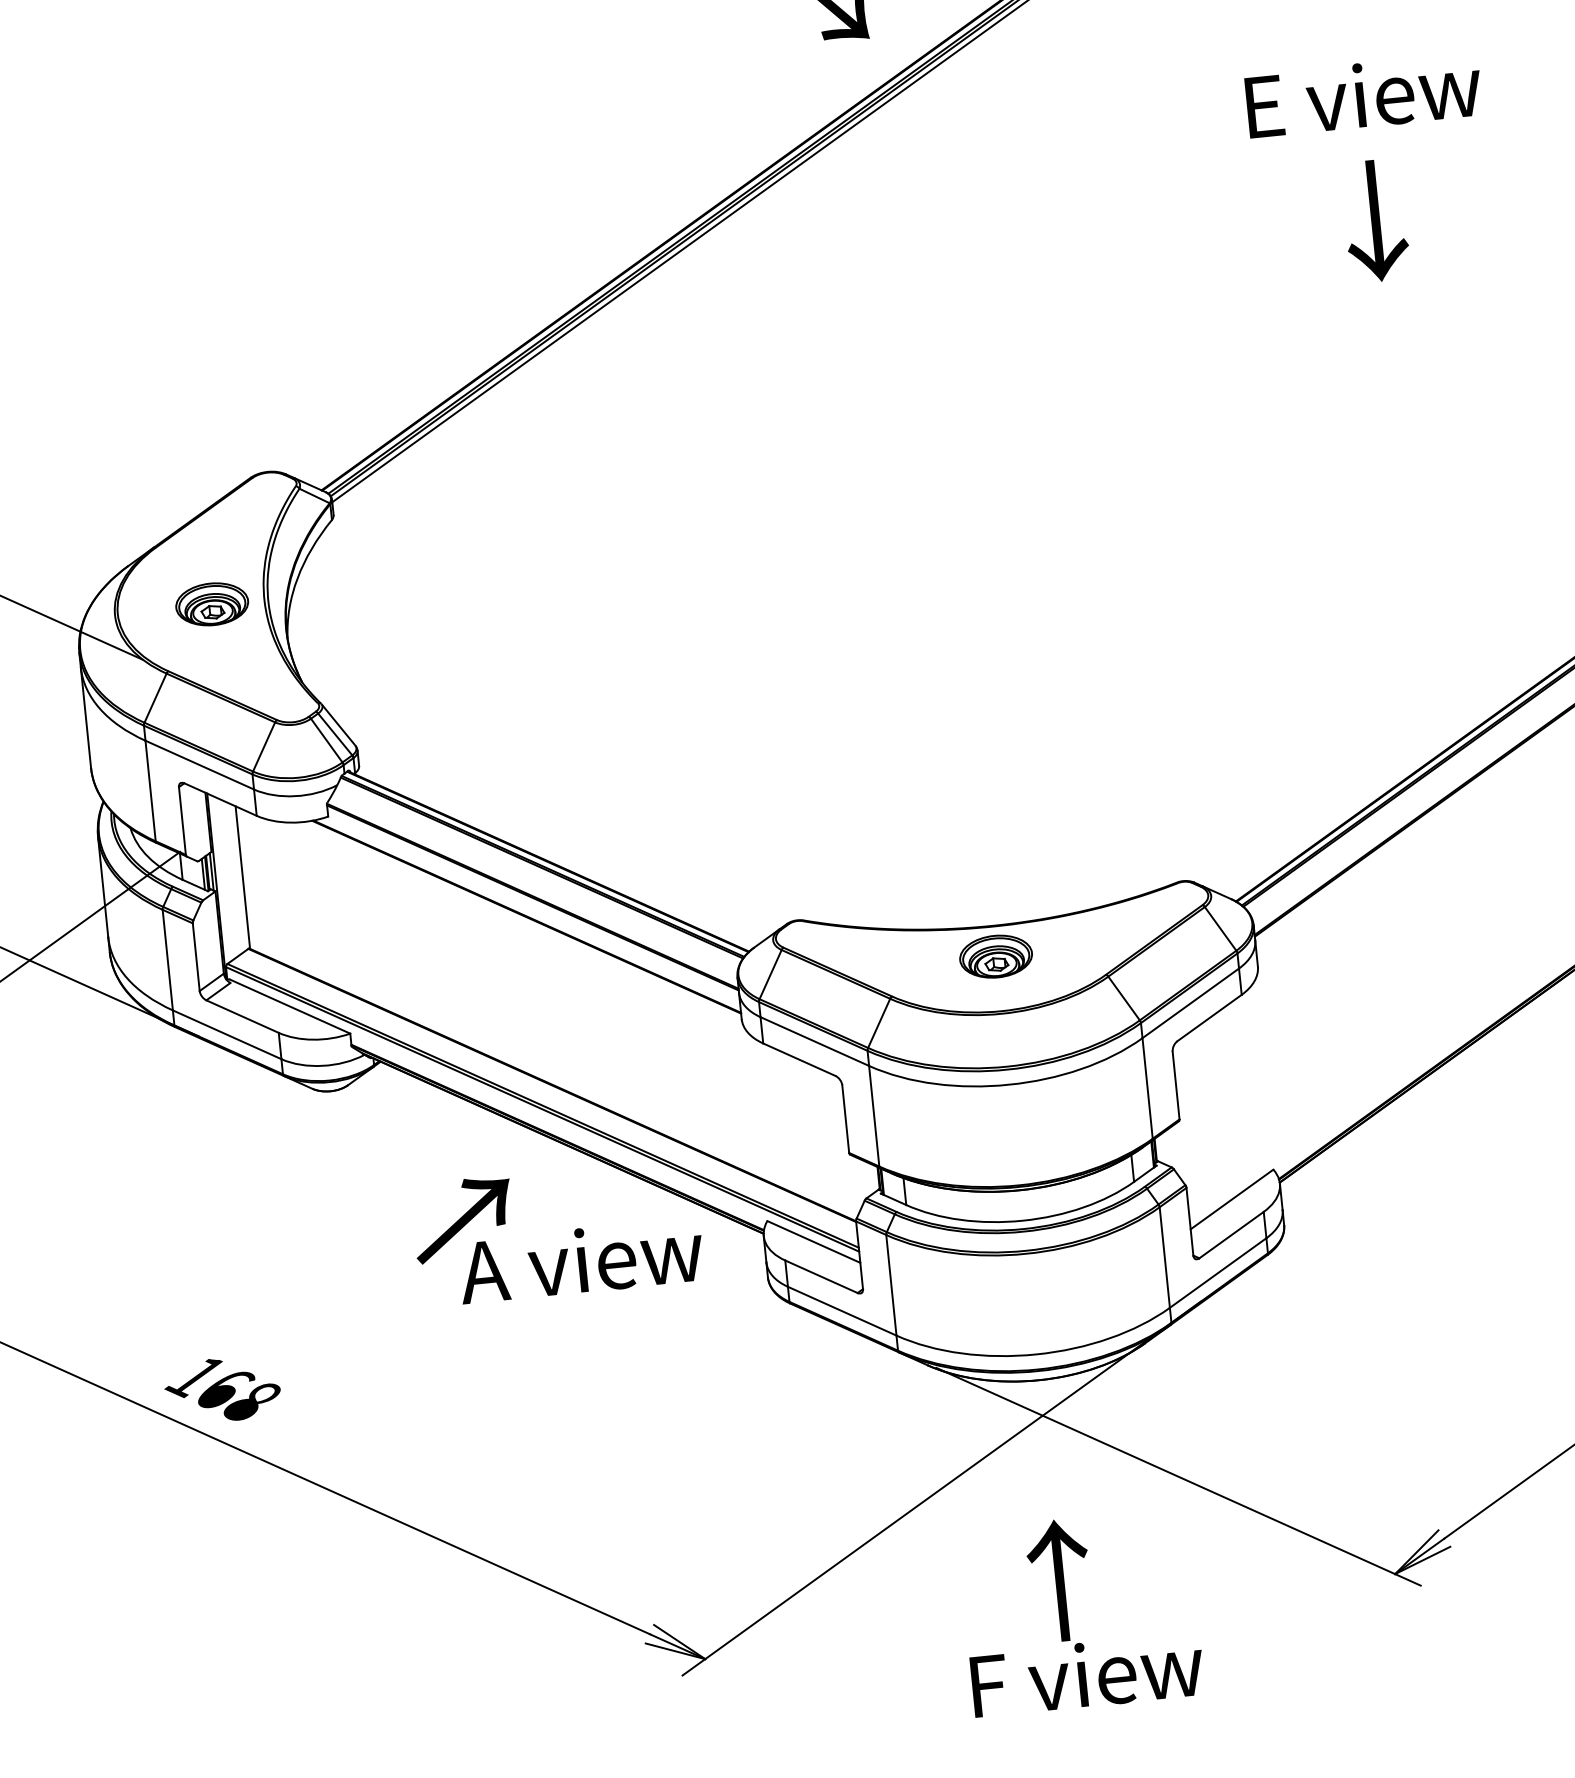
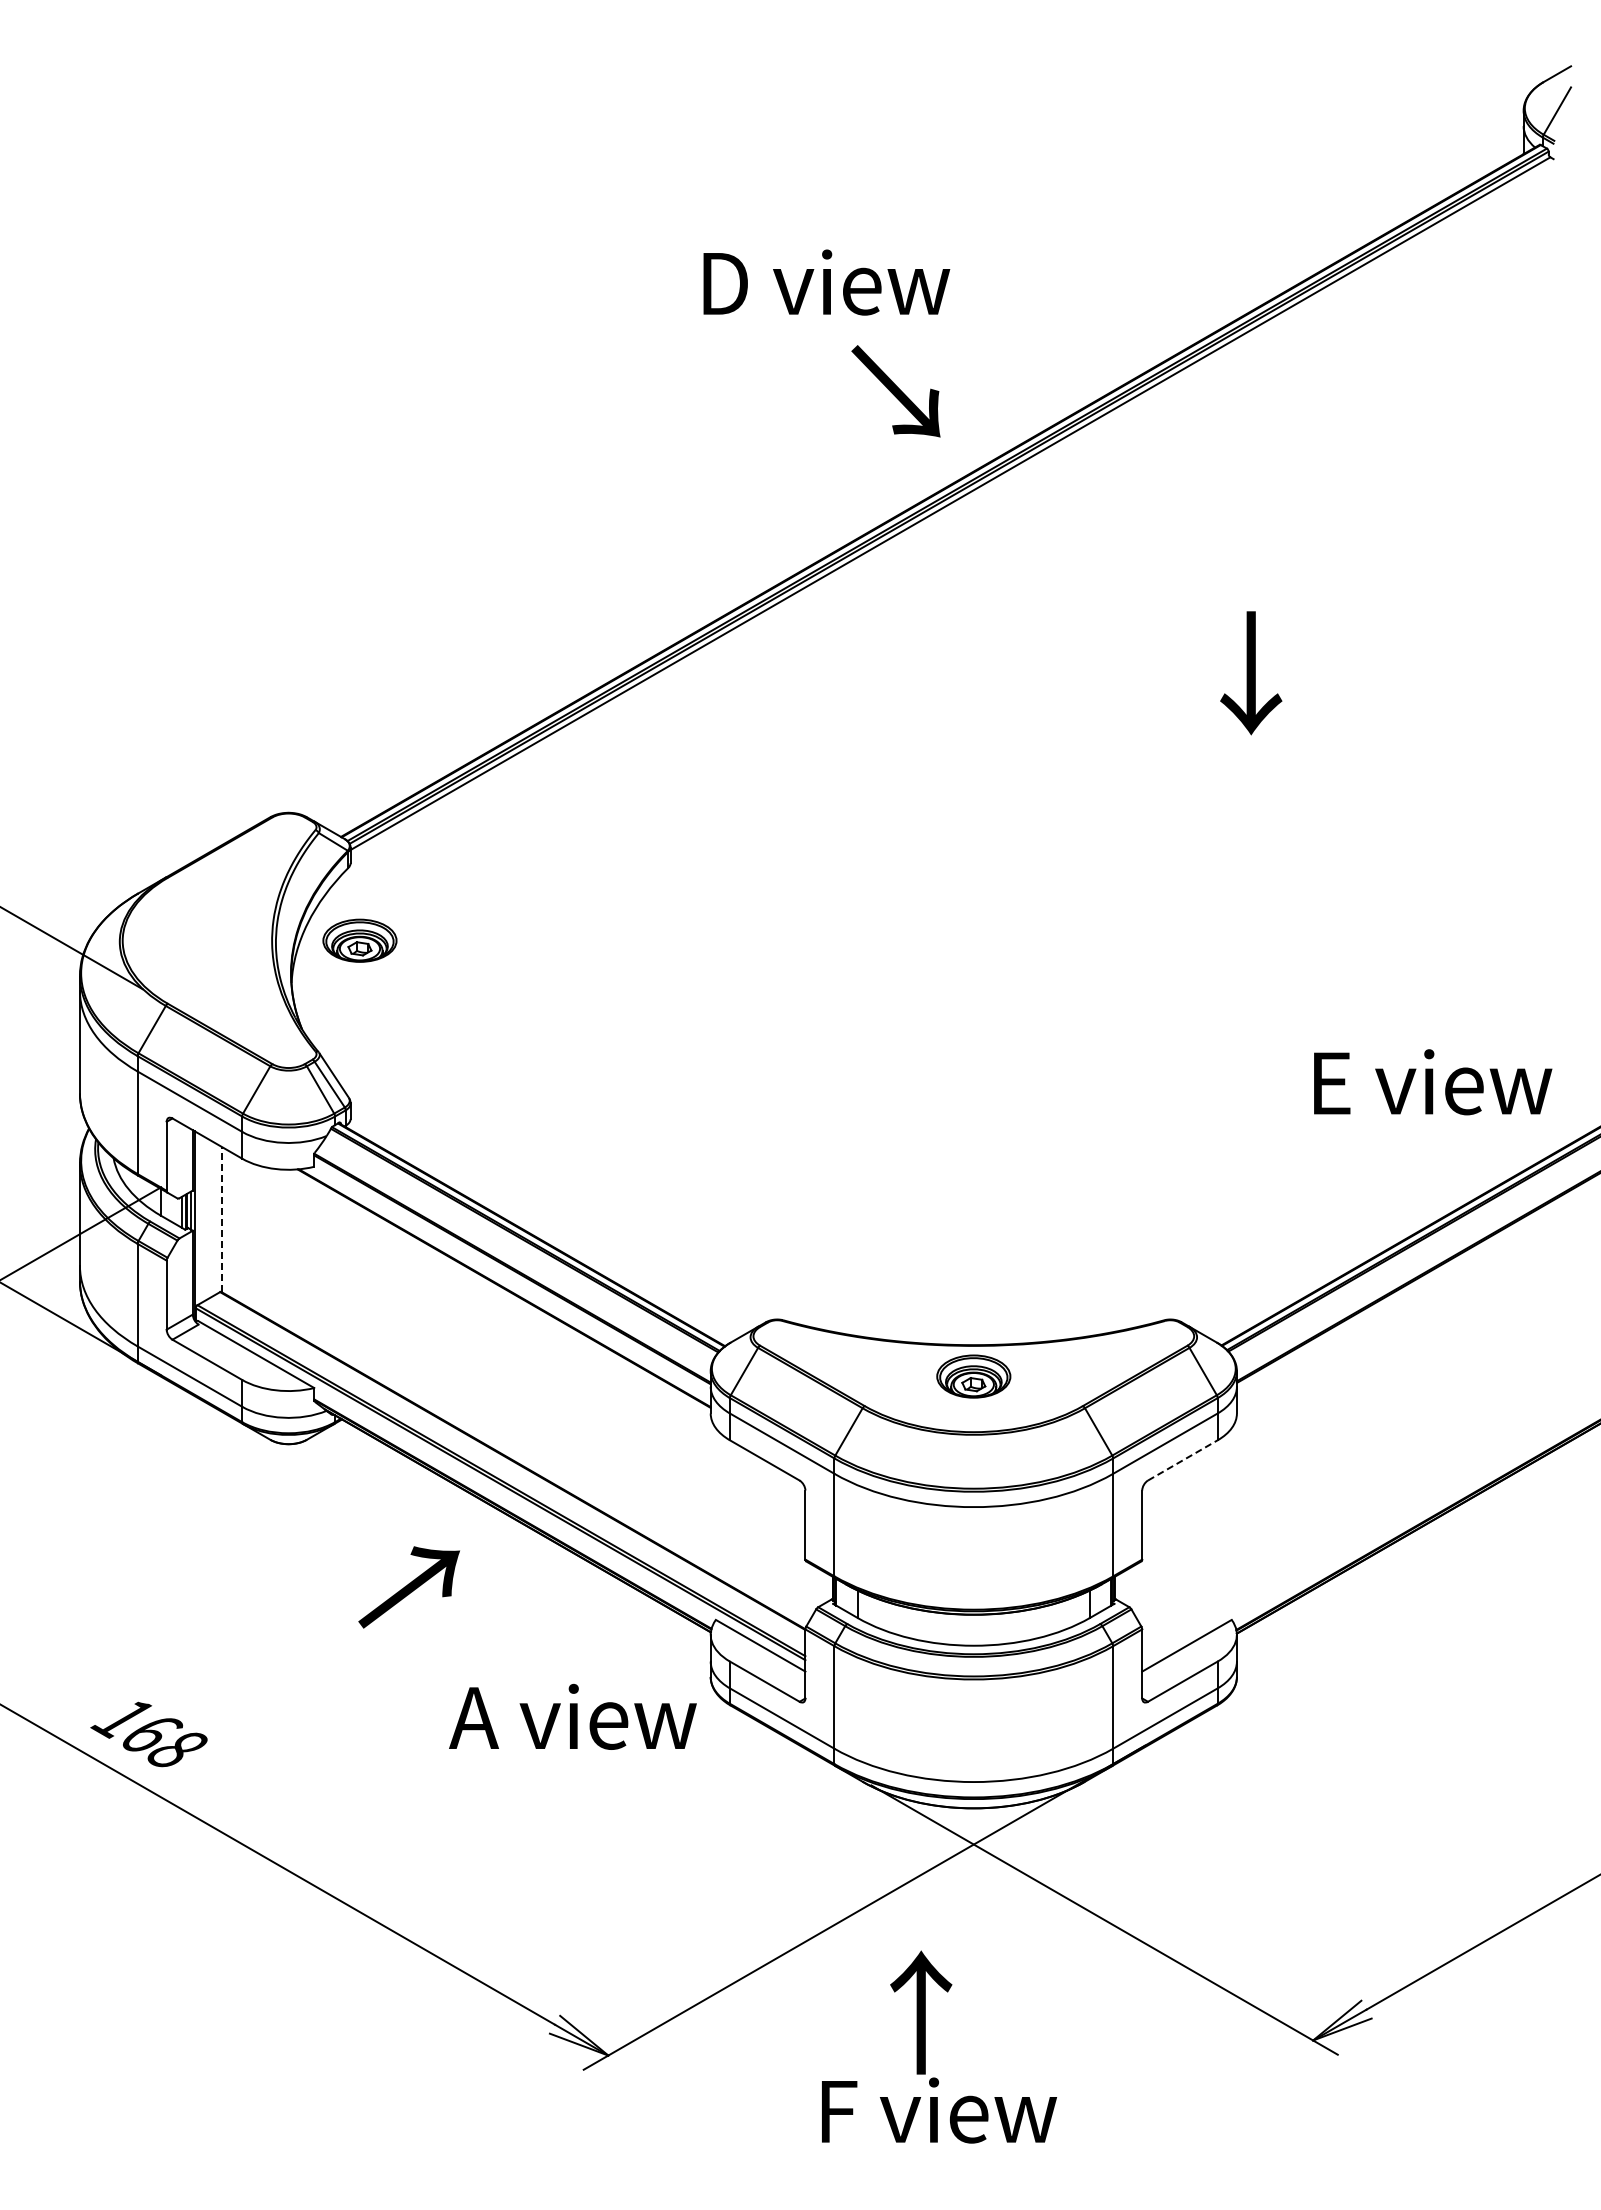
text: (1364, 95) -> (1433, 1082), moved
text: (1376, 221) -> (1251, 673), moved
part: (211, 604) -> (359, 940), moved
line: (242, 877) -> (221, 1219), solid -> dashed
line: (1210, 1018) -> (1183, 1460), solid -> dashed
text: (580, 1260) -> (572, 1716), moved
text: (1081, 1611) -> (939, 2046), moved

